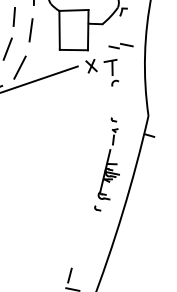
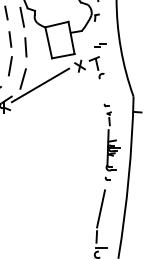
part: (121, 46) -> (100, 45), size x0.62
line: (81, 242) -> (100, 208), added

